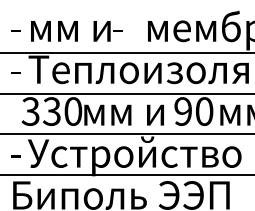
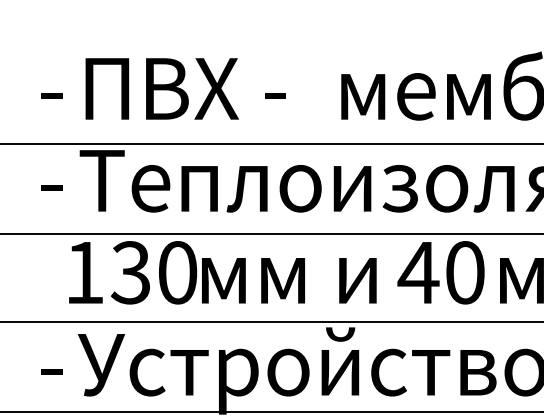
text: (70, 27) -> (171, 88), мм и -> ПВХ
text: (30, 111) -> (83, 272), 330 -> 130
text: (182, 111) -> (417, 272), 90 -> 40

